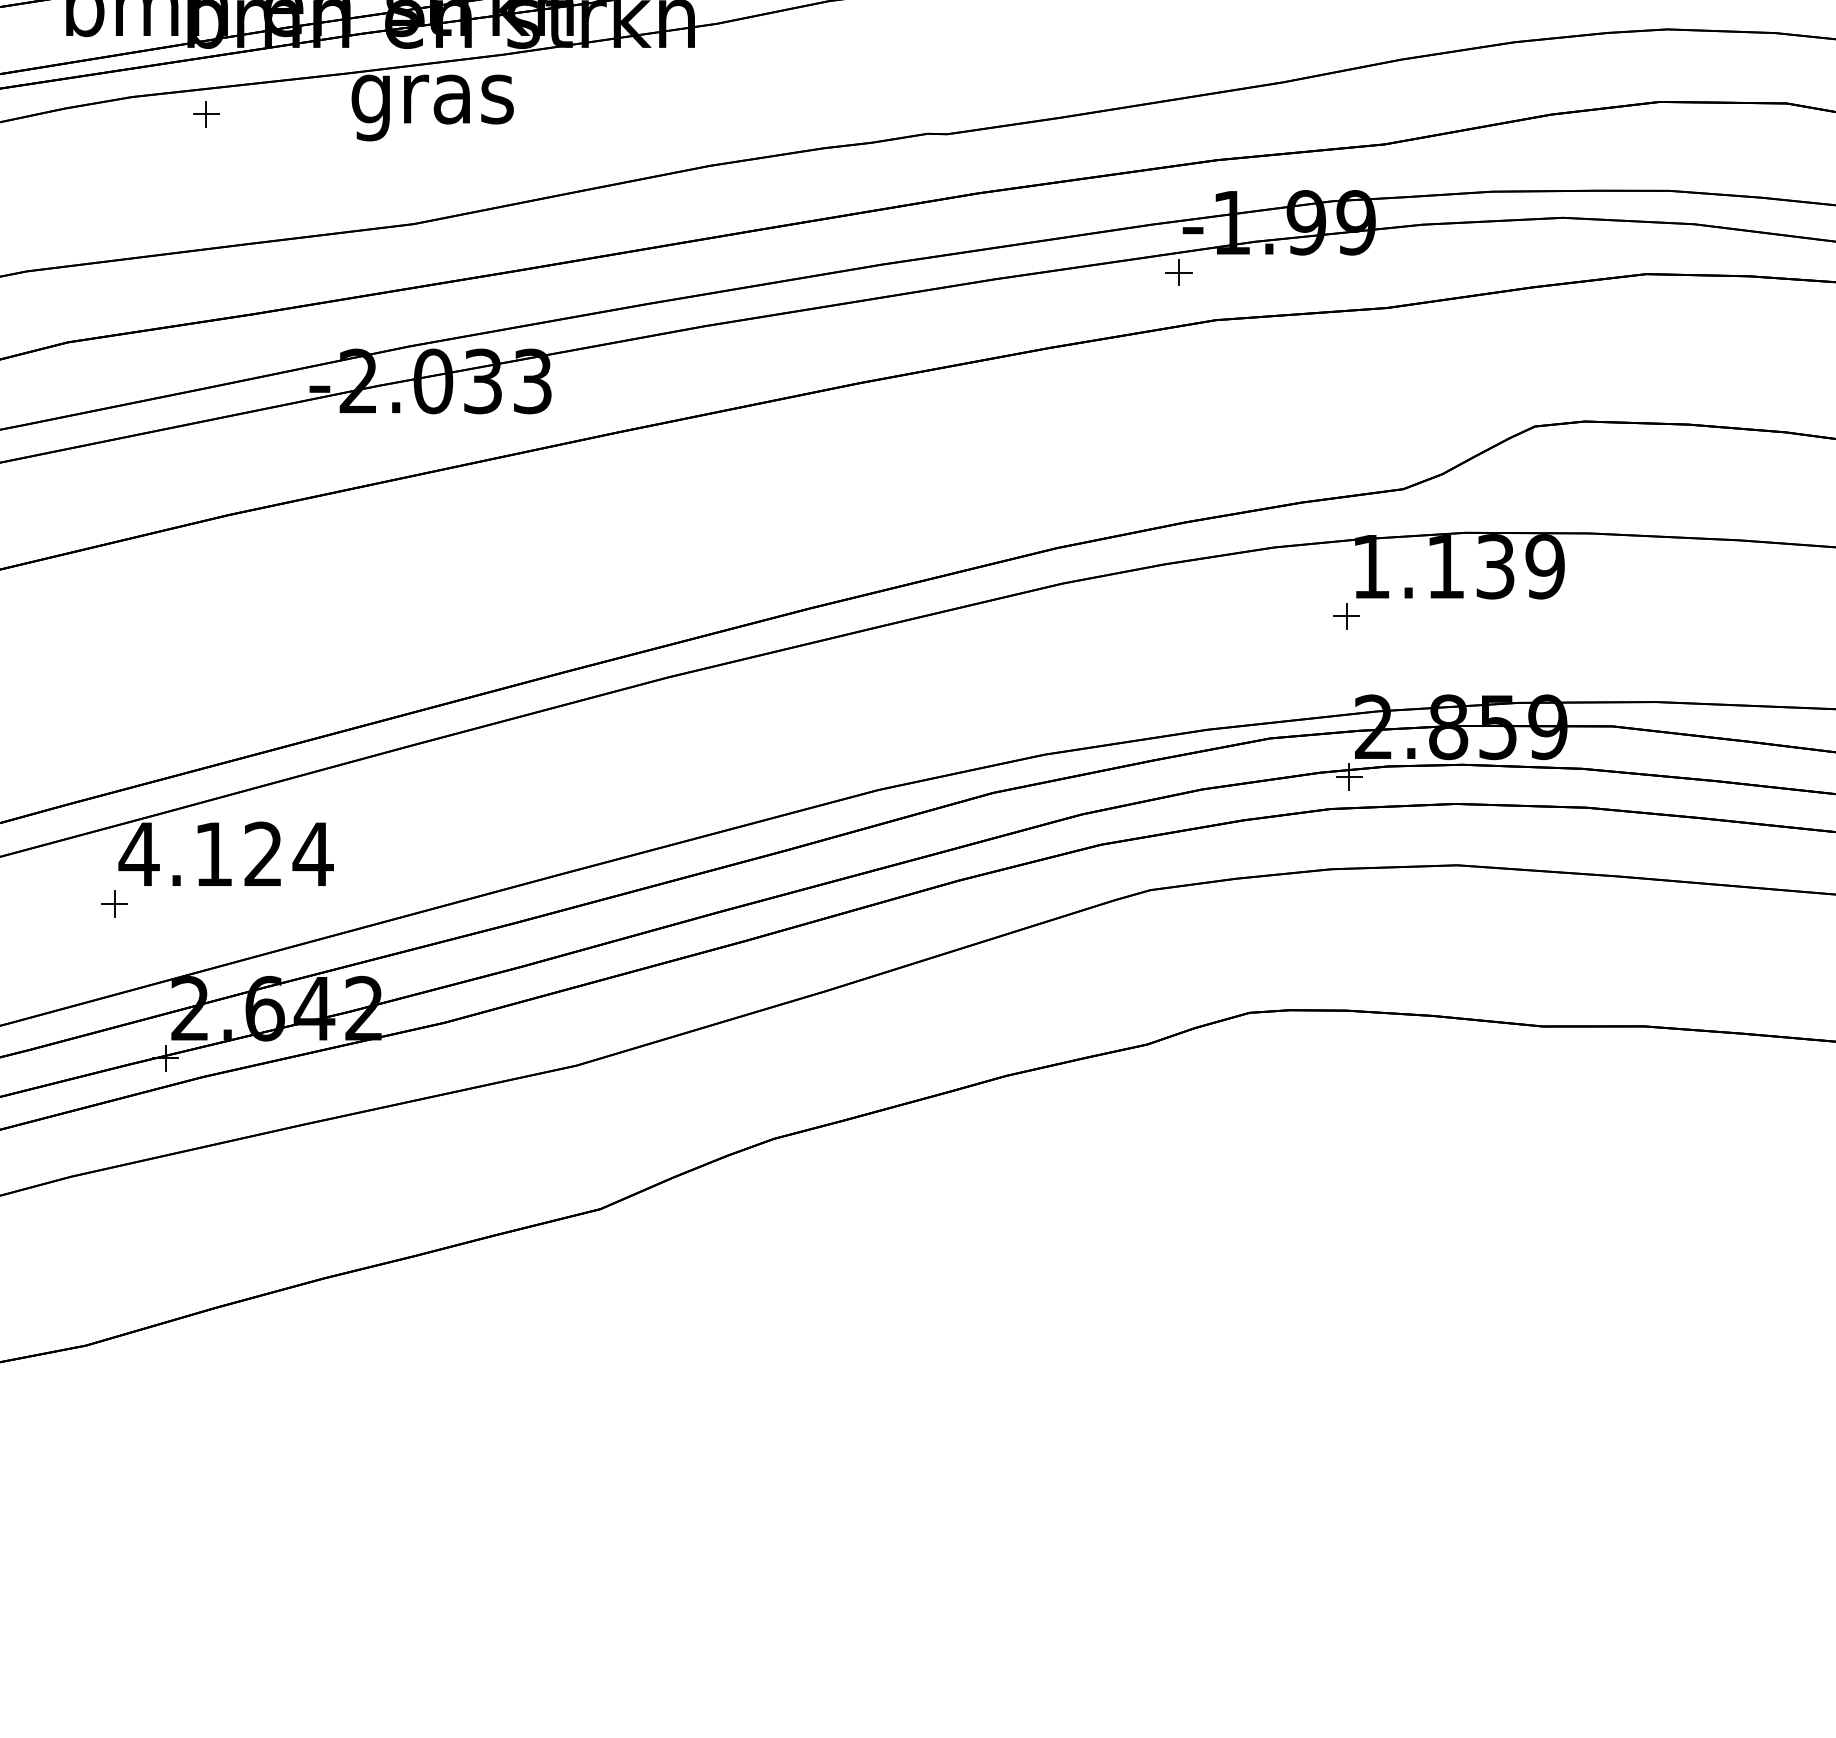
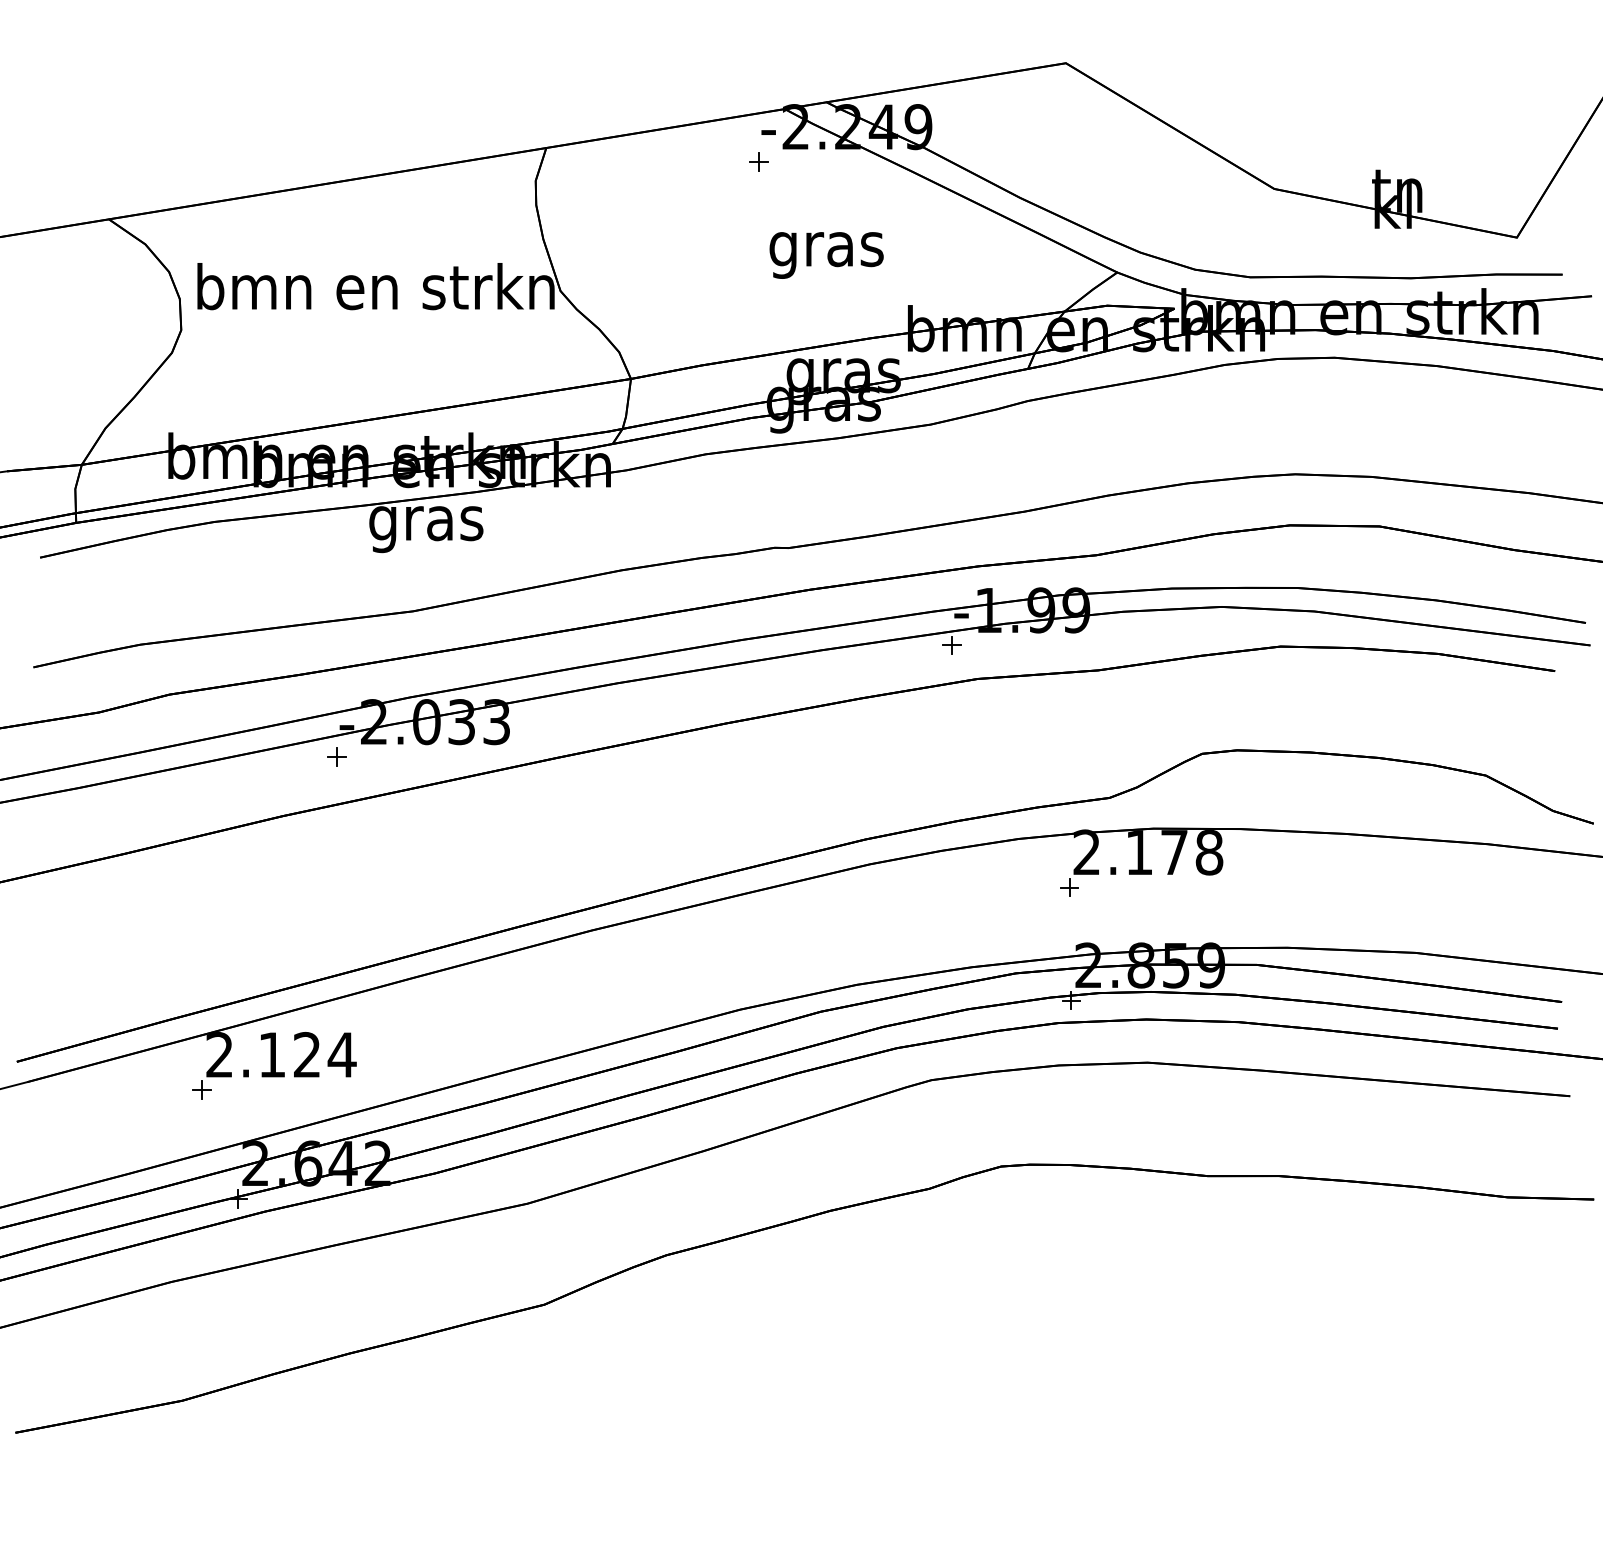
part: (205, 113) -> (336, 756), moved
text: (1458, 566) -> (1148, 852), 1.139 -> 2.178
text: (138, 853) -> (219, 1054), 4.124 -> 2.124

